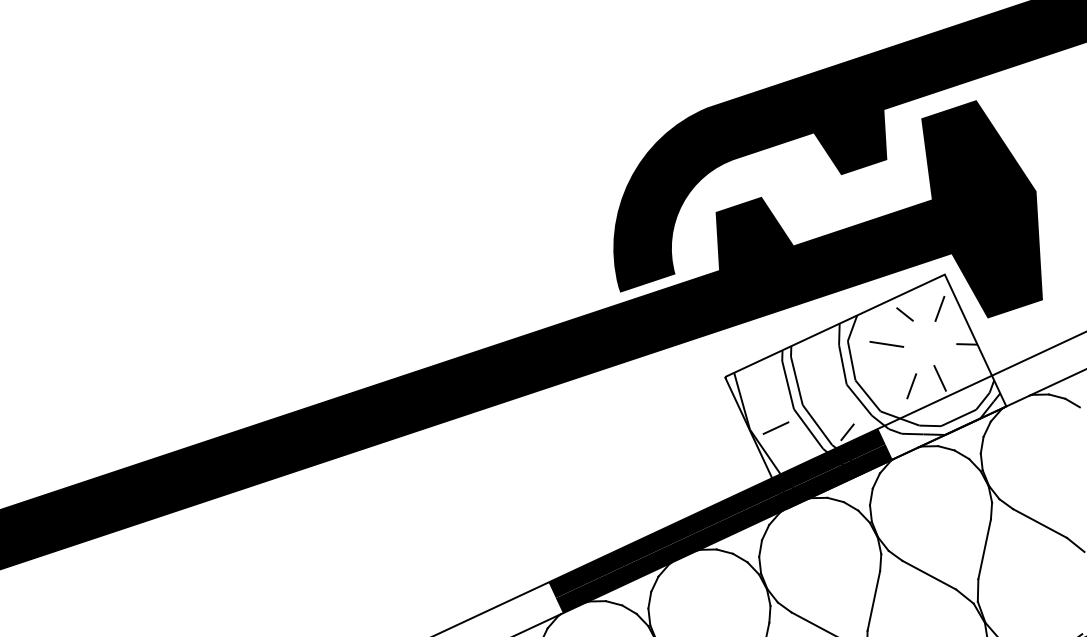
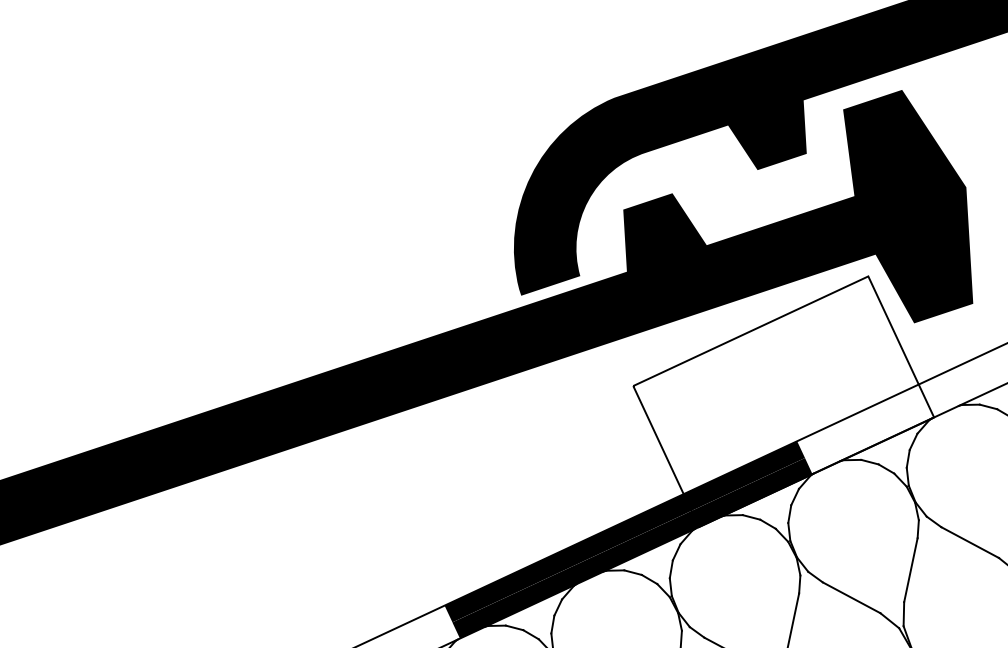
hatch: (862, 400) -> (780, 411), removed

